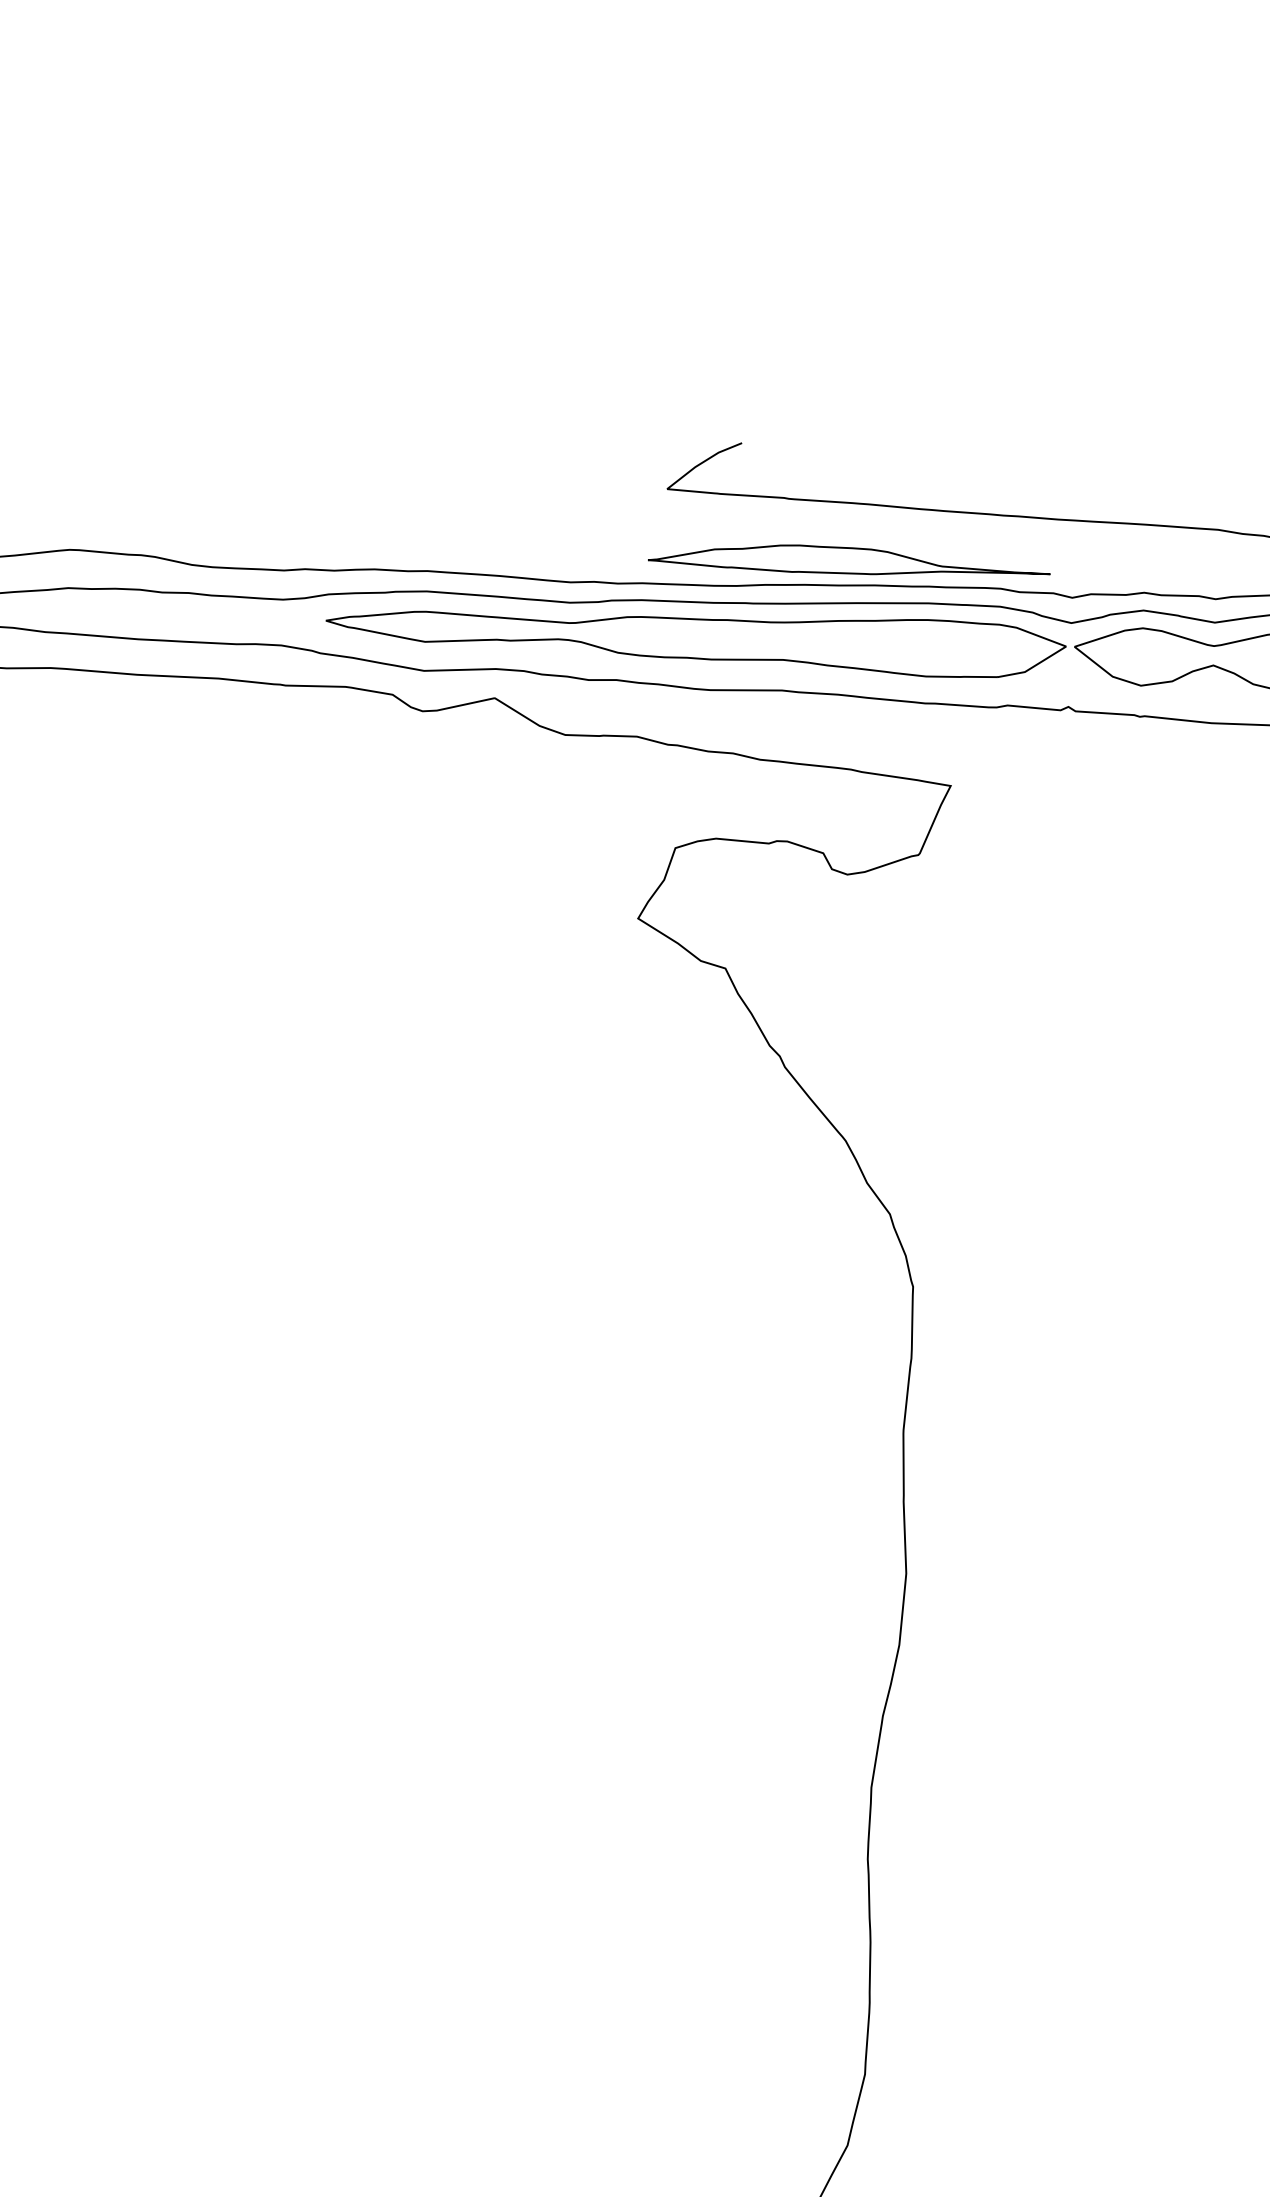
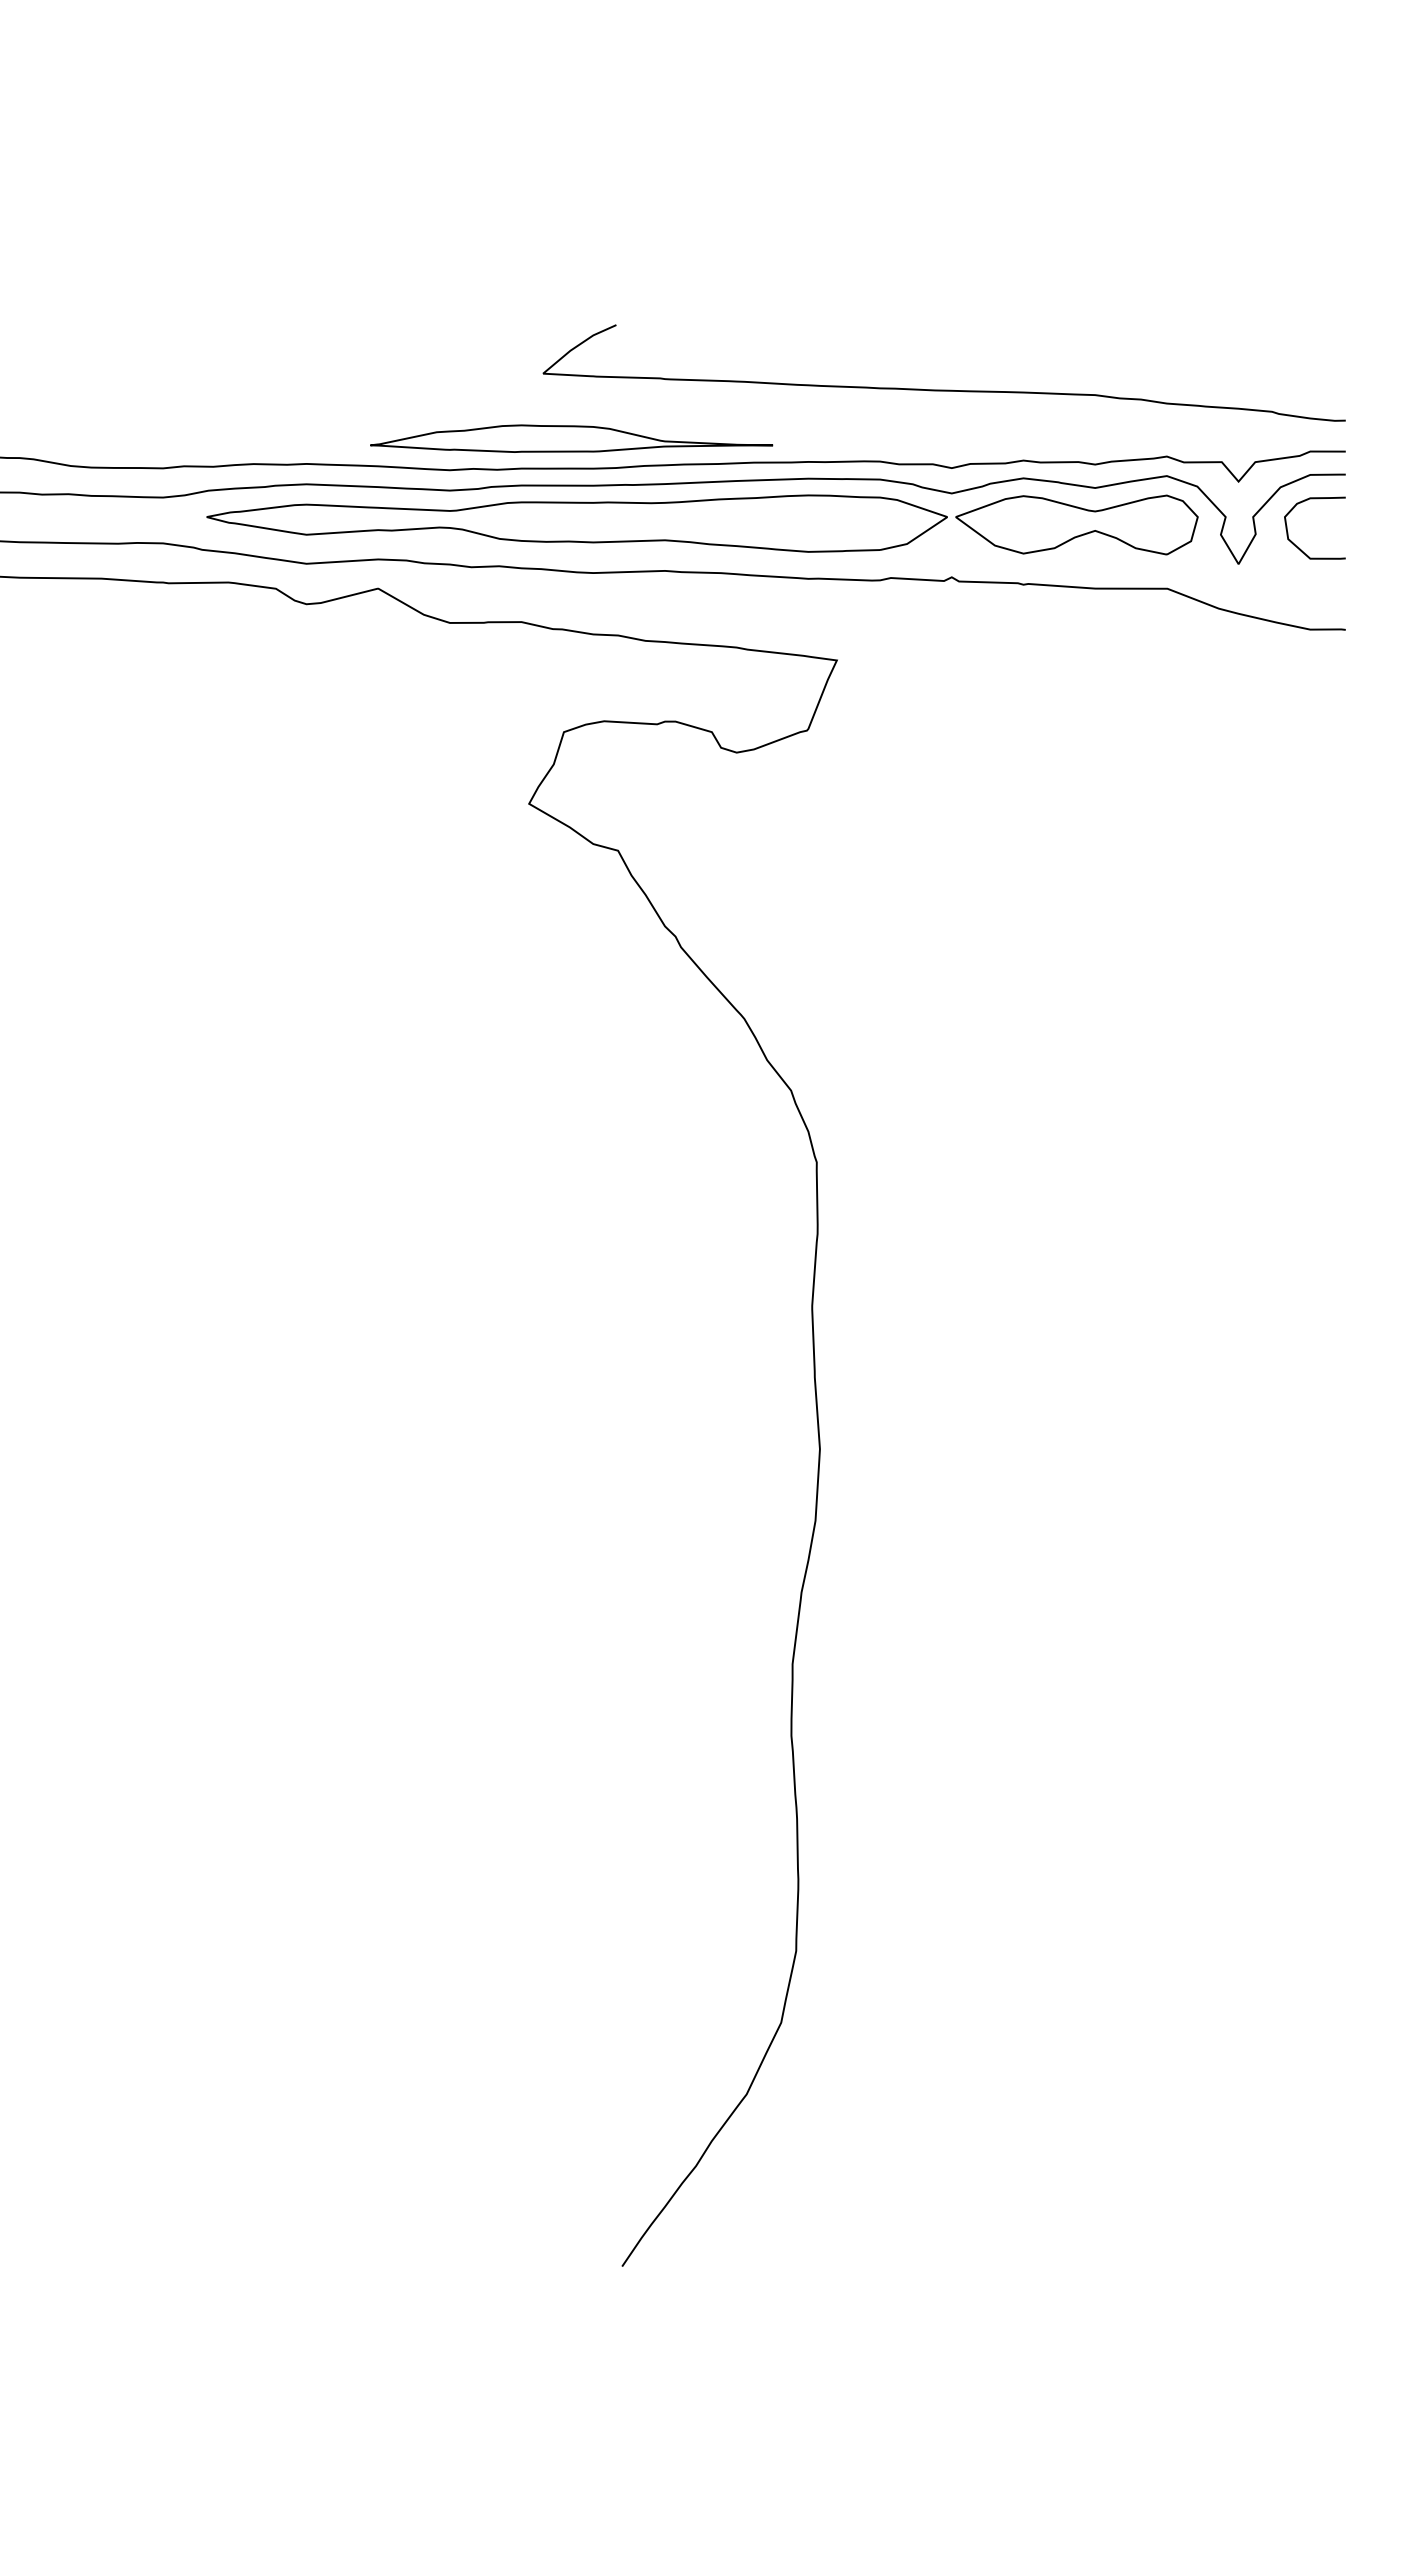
part: (849, 560) -> (571, 438), moved

